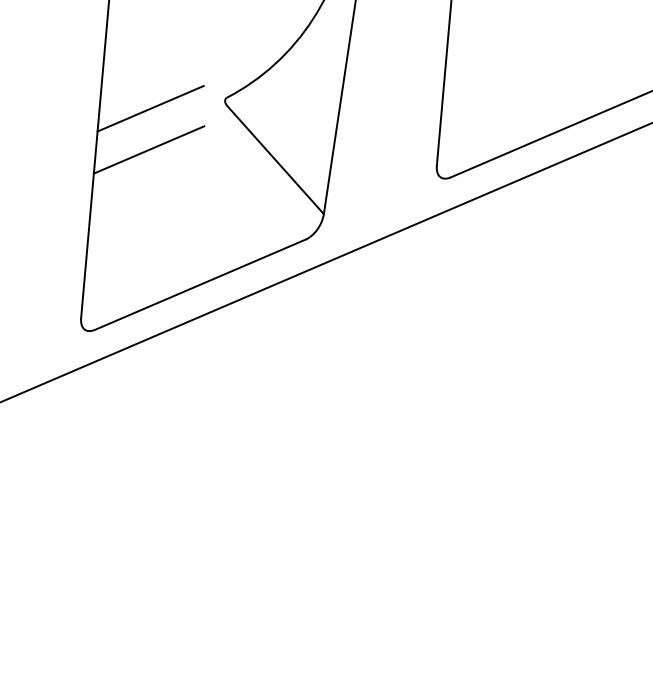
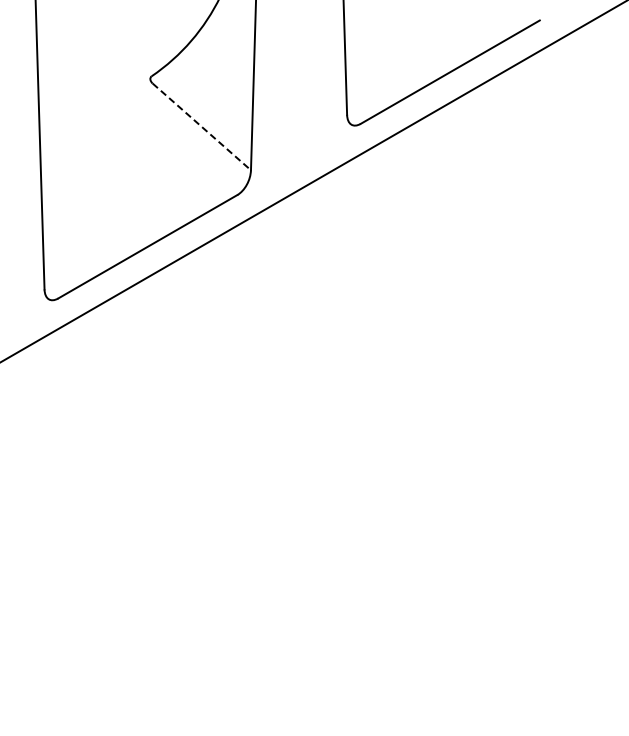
line: (150, 108) -> (84, 94), removed
line: (149, 150) -> (87, 131), removed
line: (275, 159) -> (201, 126), solid -> dashed

